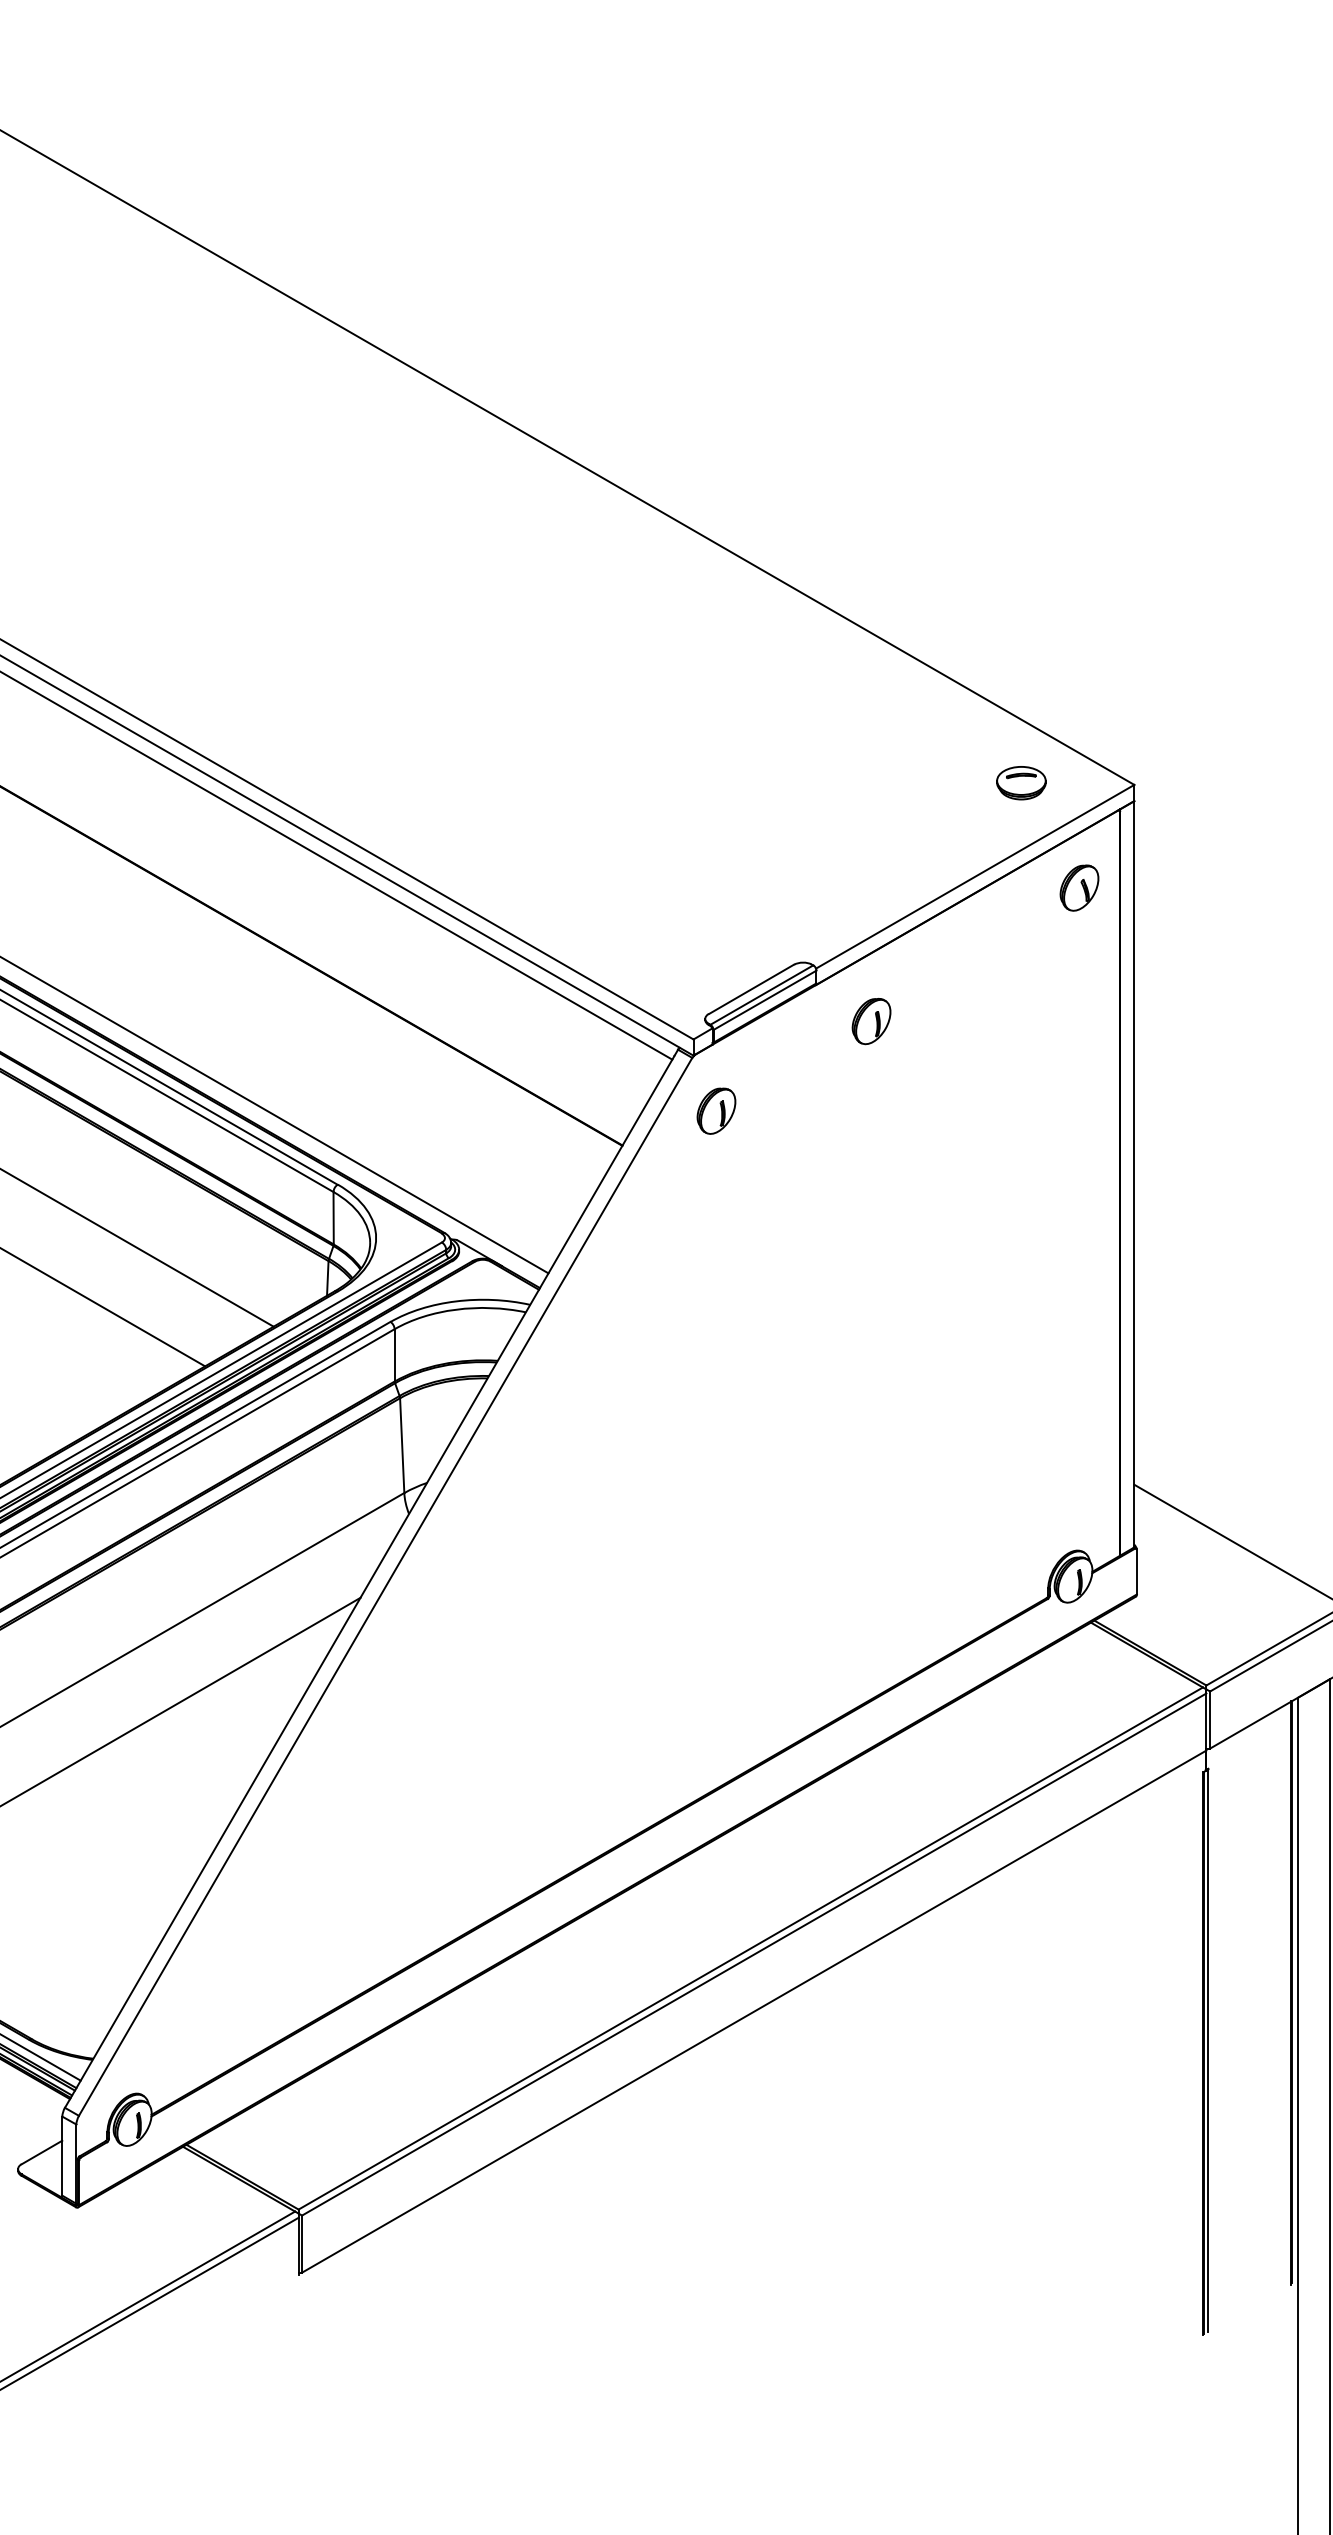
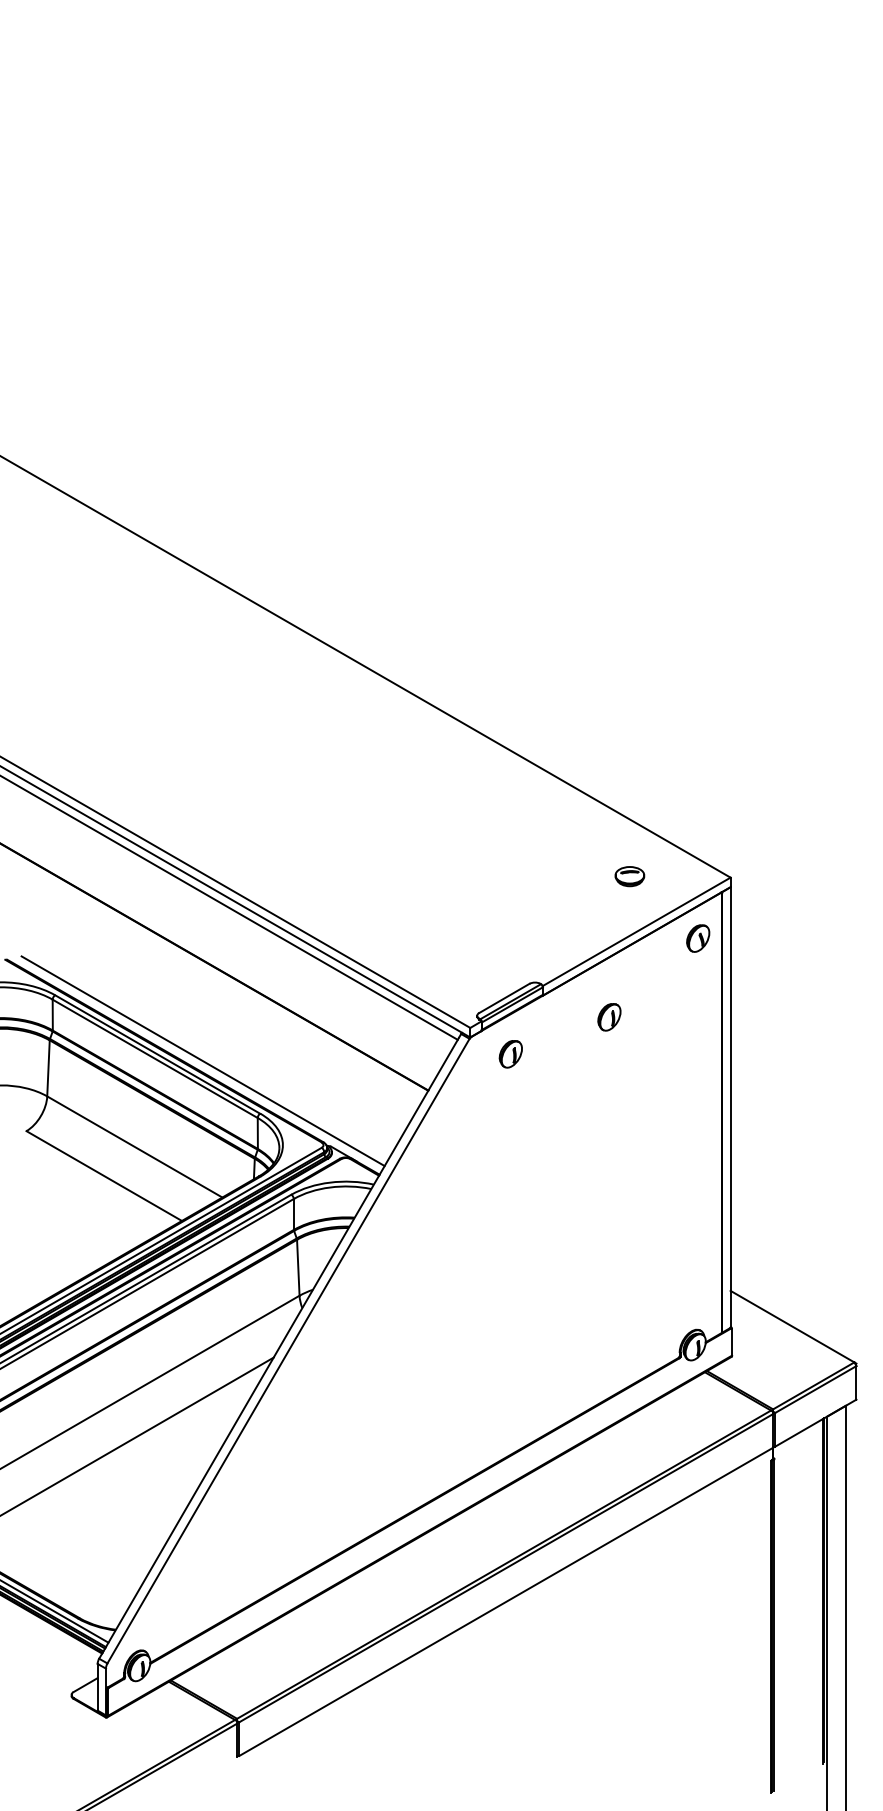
part: (1020, 782) -> (629, 876), moved
part: (871, 1021) -> (609, 1017), moved
part: (715, 1111) -> (510, 1054), moved

